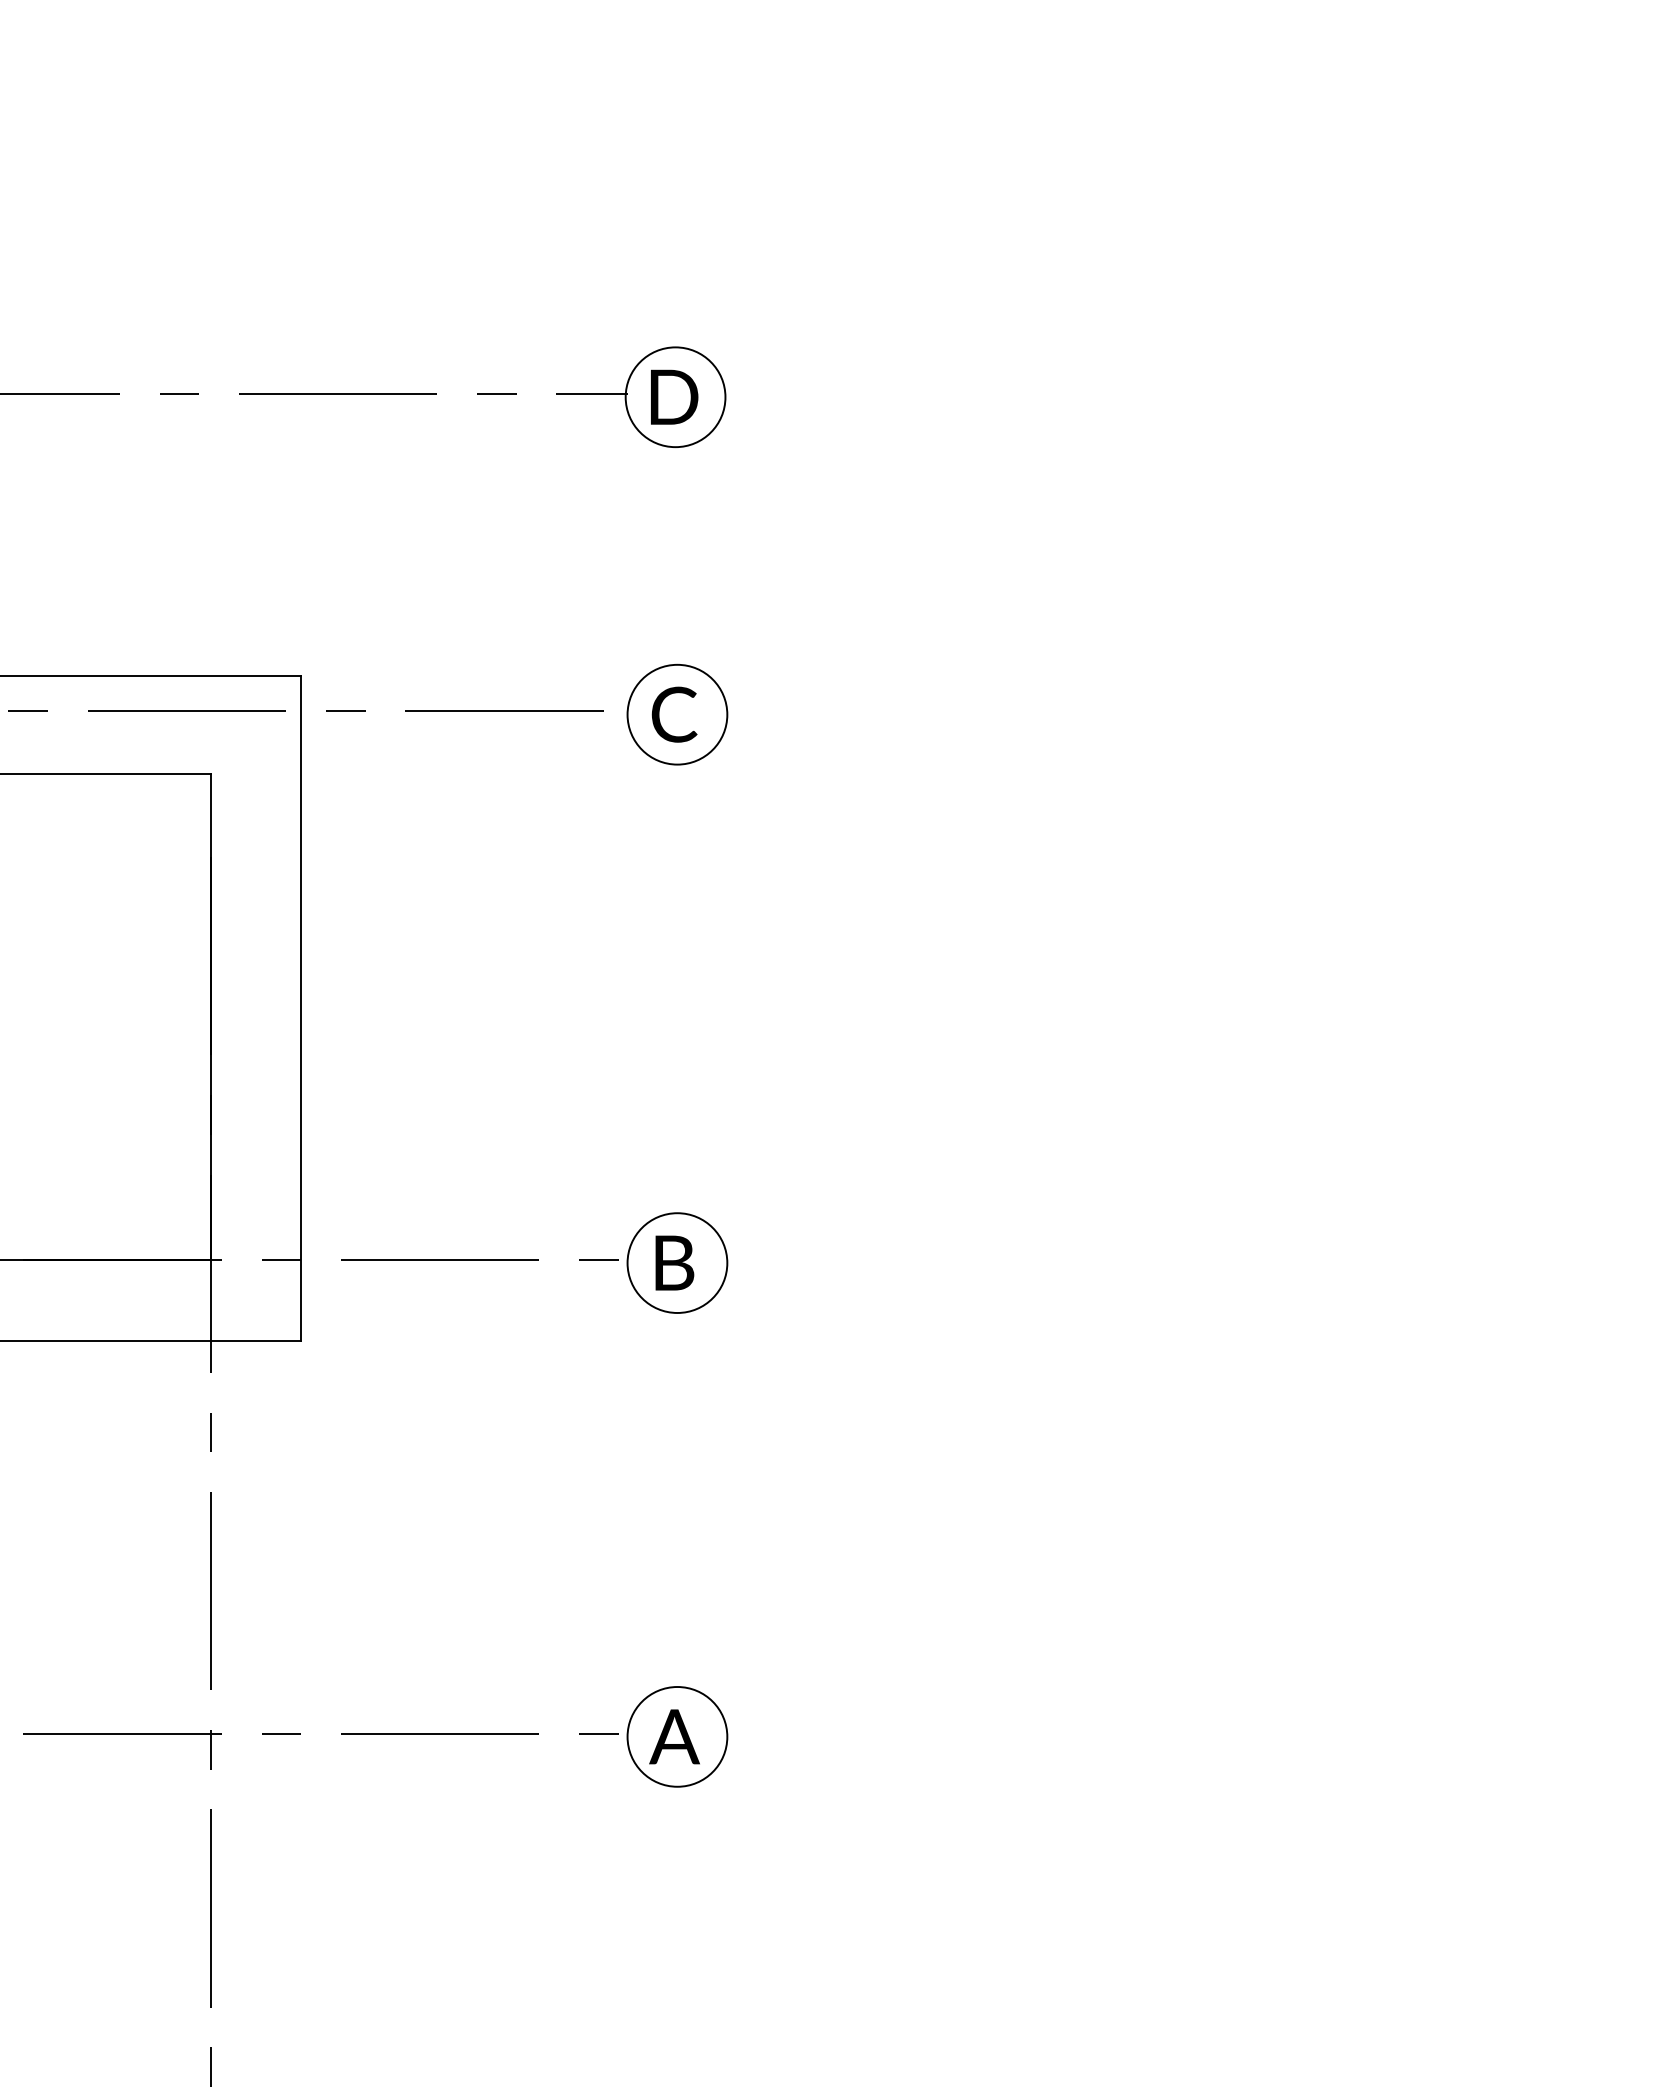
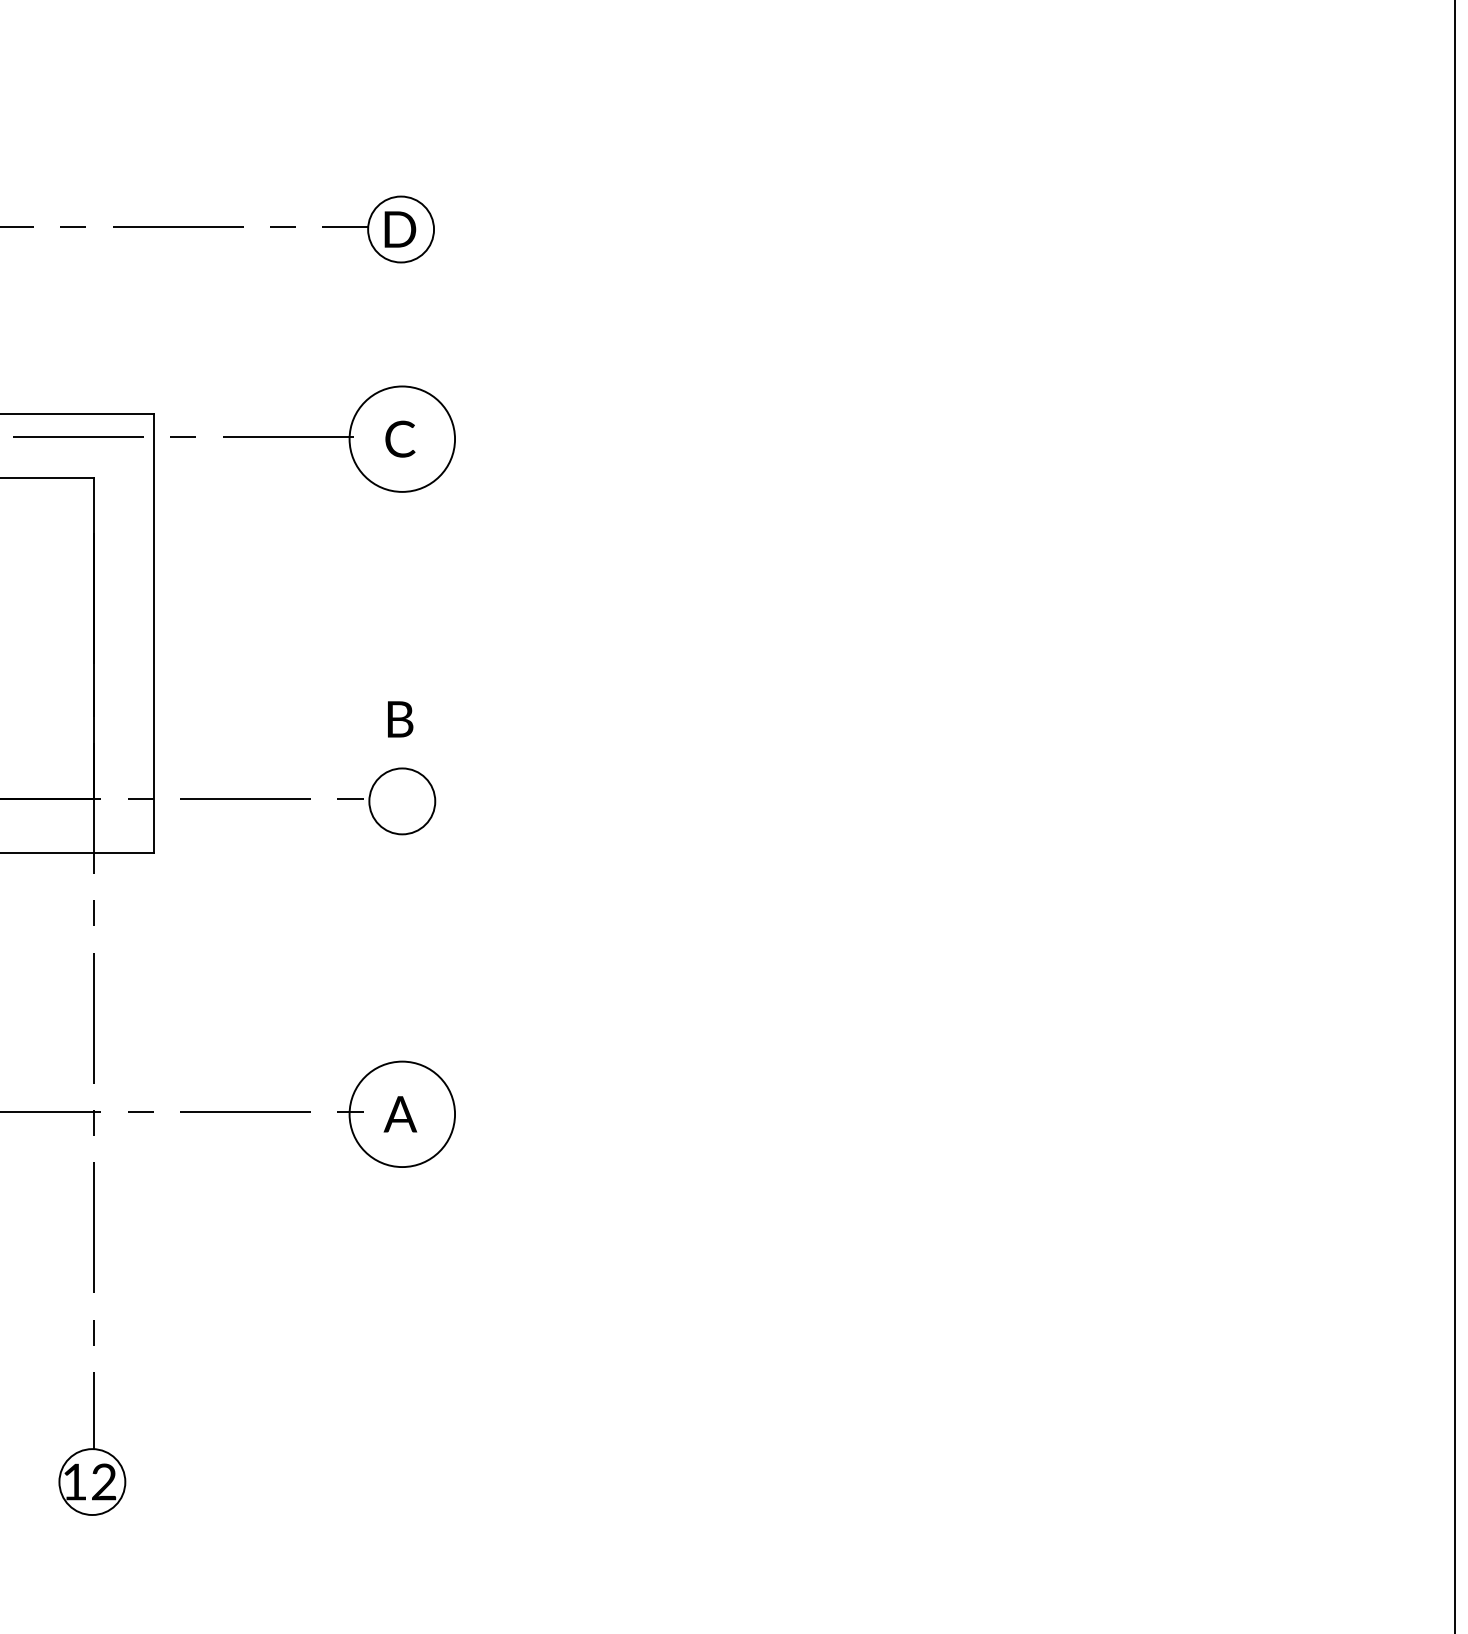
circle: (677, 715) -> (402, 439), size x1.6
text: (674, 1263) -> (400, 719), moved
circle: (677, 1737) -> (402, 1114), size x1.6

